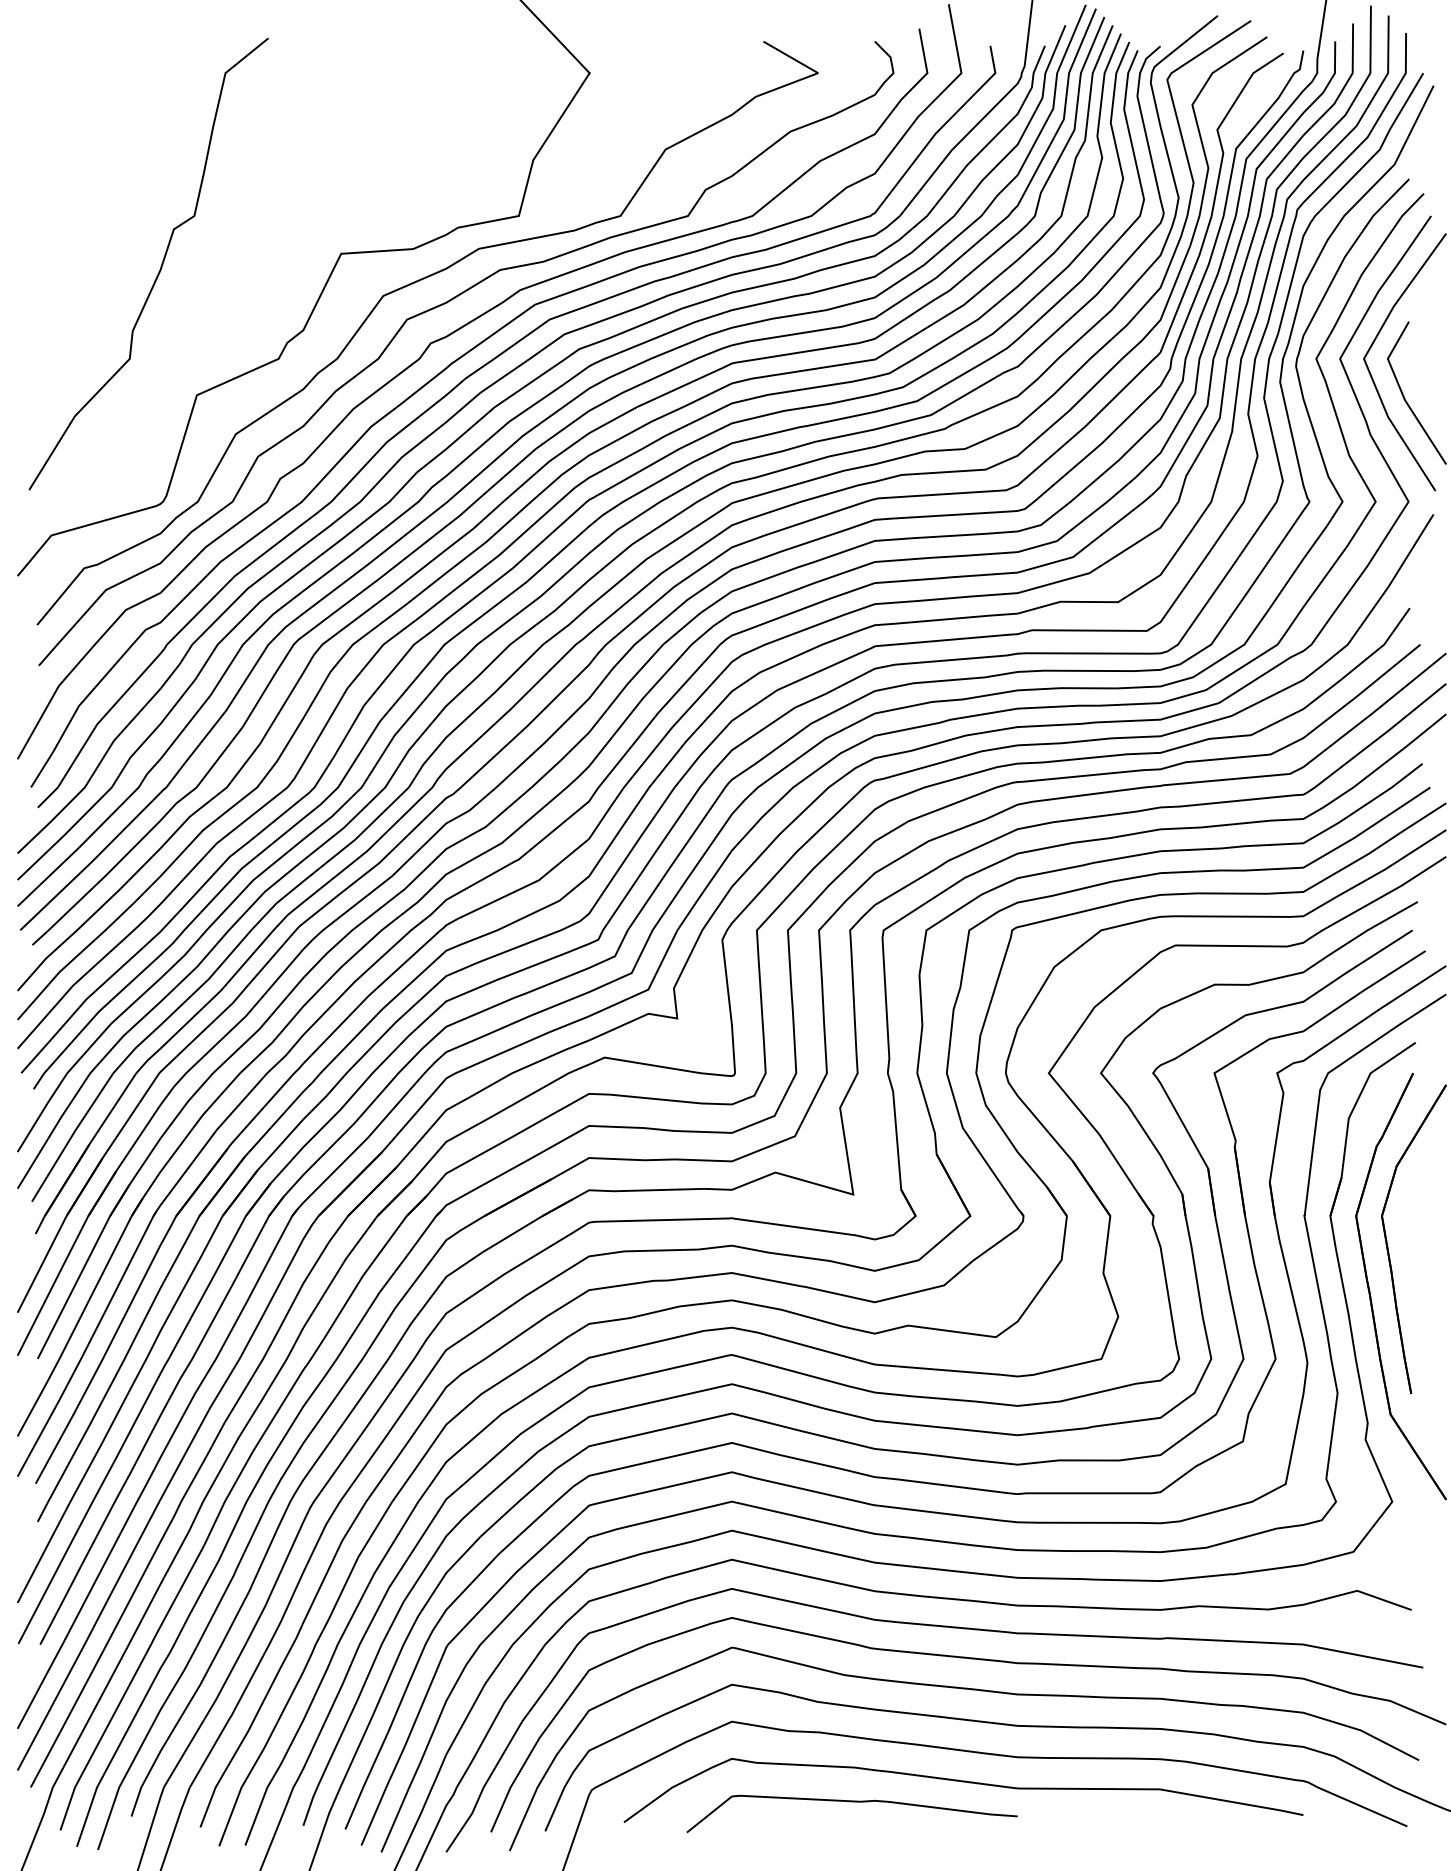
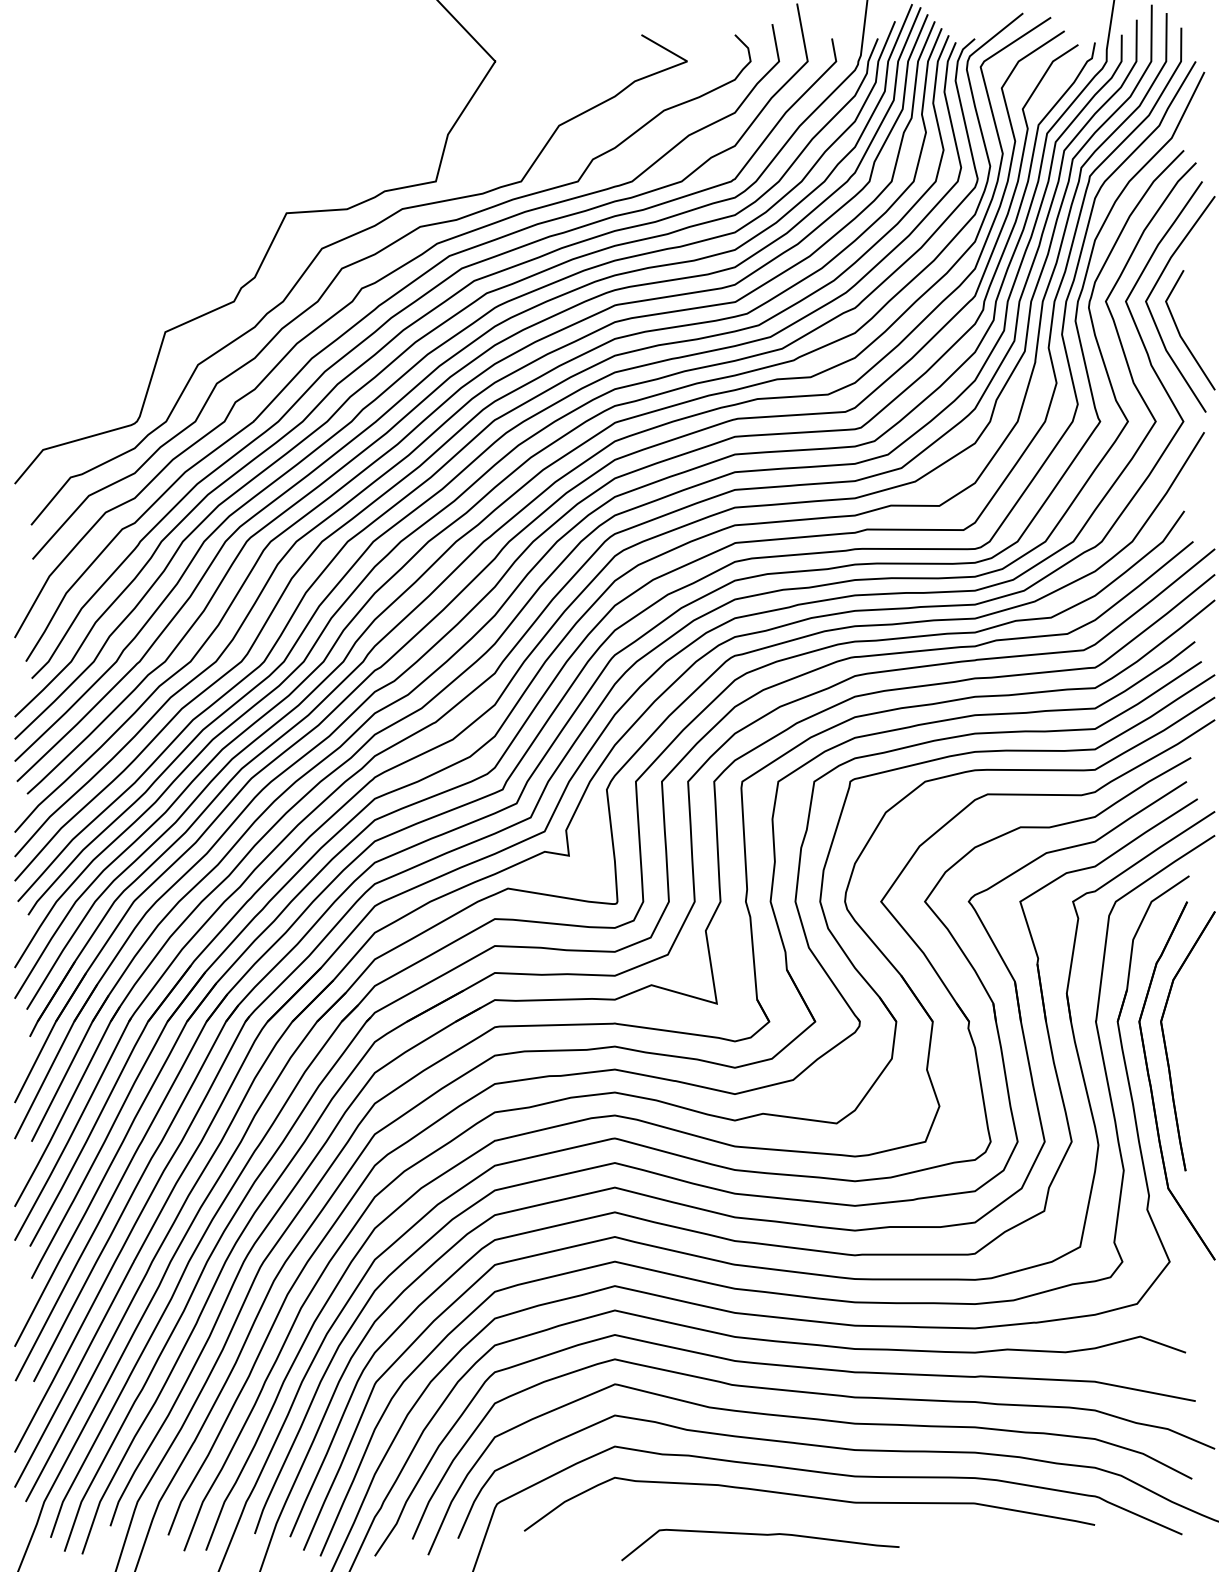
curve: (160, 266) -> (134, 223), removed
curve: (851, 1802) -> (759, 1535), moved

